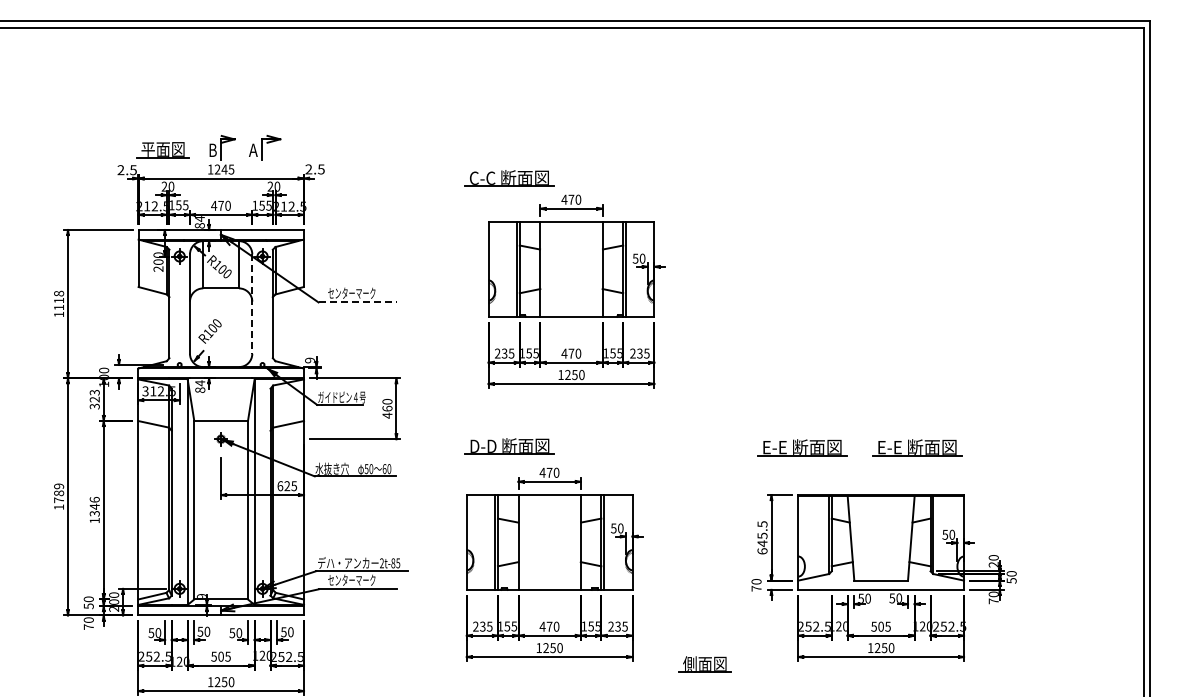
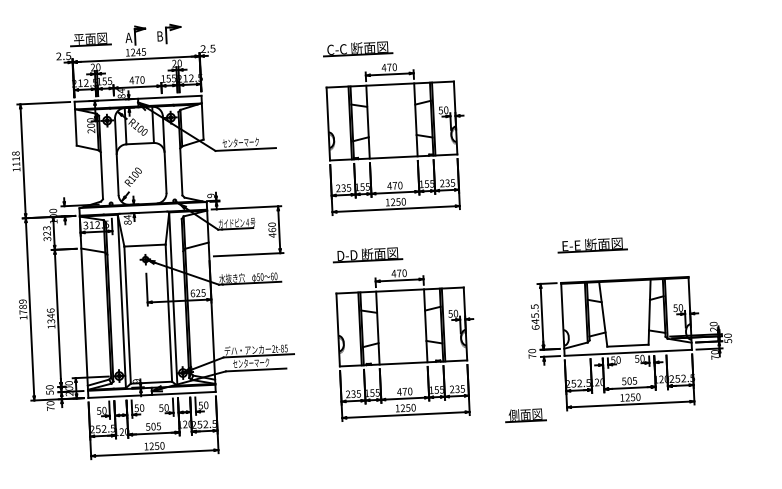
text: (212, 149) -> (128, 37), B -> A
text: (253, 149) -> (160, 35), A -> B
part: (576, 291) -> (396, 137), moved
line: (358, 302) -> (246, 149), dashed -> solid
line: (252, 304) -> (164, 154), dashed -> solid
part: (917, 447) -> (681, 240), removed
part: (883, 577) -> (629, 343), moved

